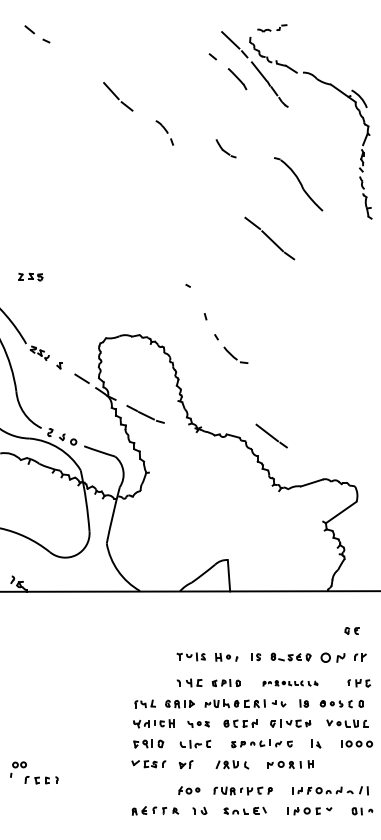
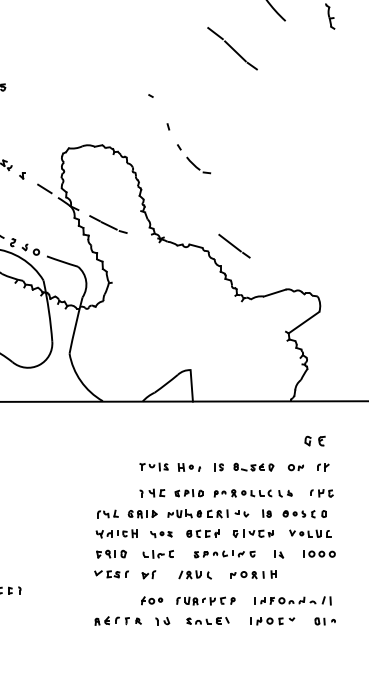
part: (351, 630) -> (314, 440), size x1.43
part: (333, 656) -> (296, 466), size x0.62
part: (290, 683) -> (253, 493), size x1.43

